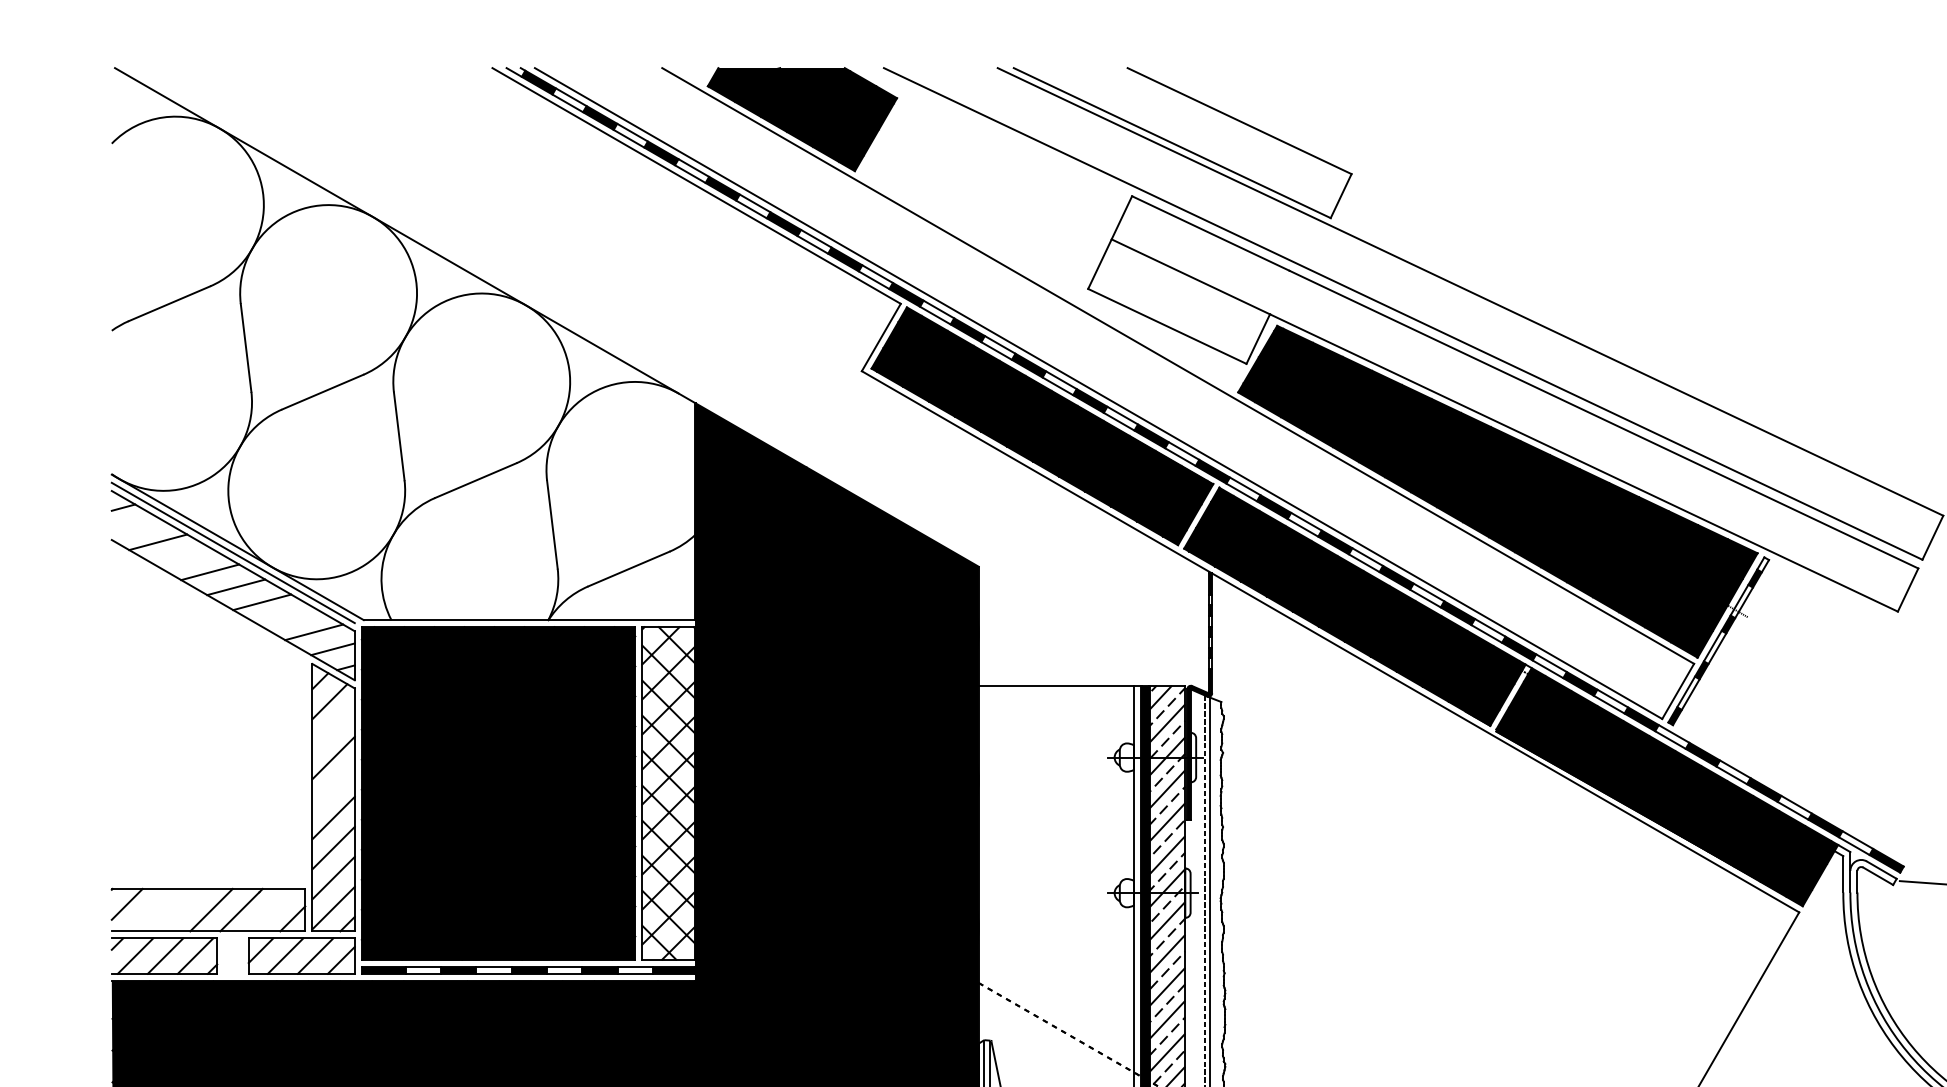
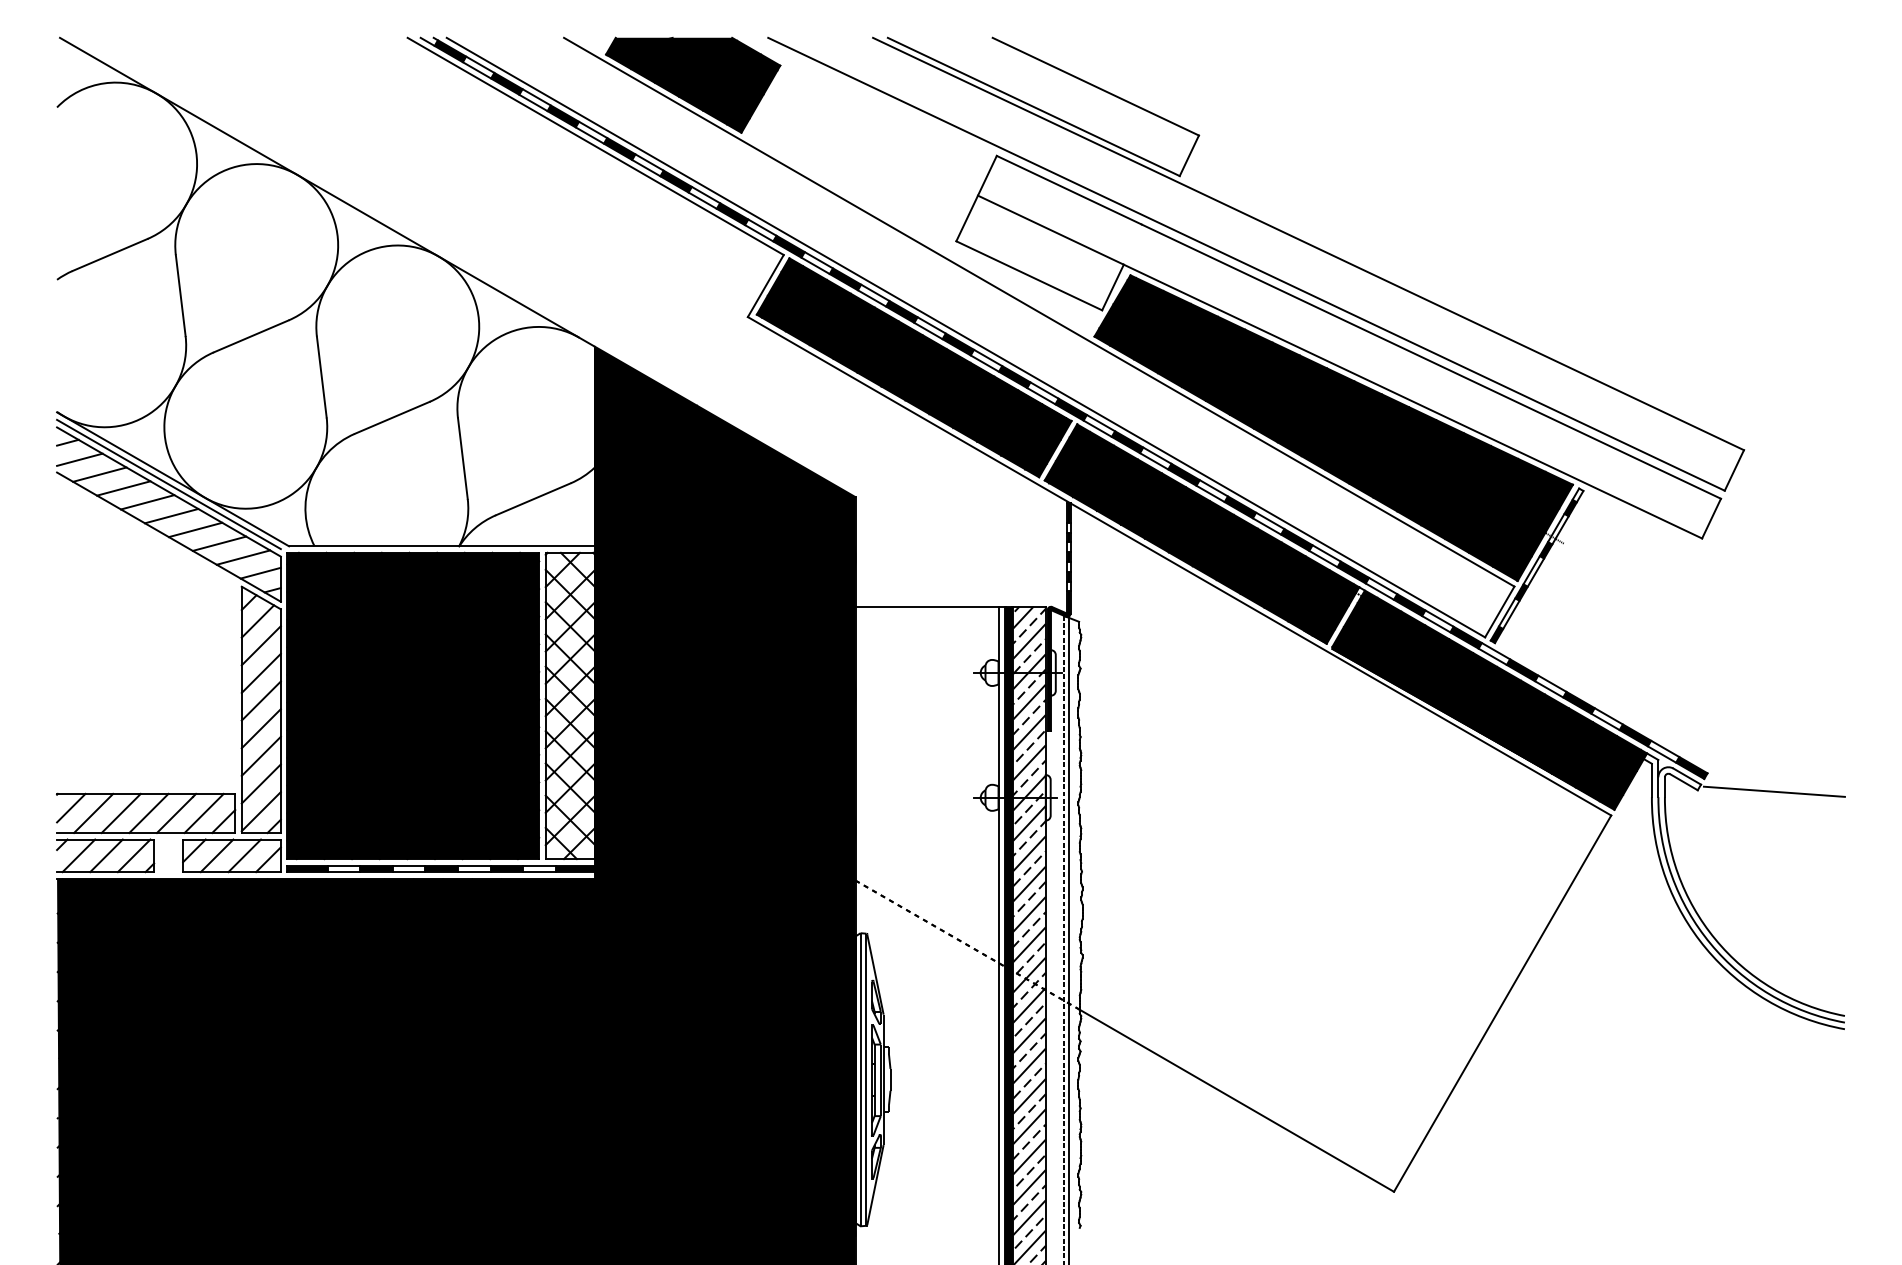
line: (136, 525) -> (79, 459), added
line: (183, 557) -> (123, 488), added
line: (288, 617) -> (219, 543), added
line: (332, 727) -> (260, 645), added
line: (332, 787) -> (260, 700), added
line: (151, 910) -> (93, 813), added
line: (180, 910) -> (120, 813), added
line: (270, 910) -> (203, 813), added

